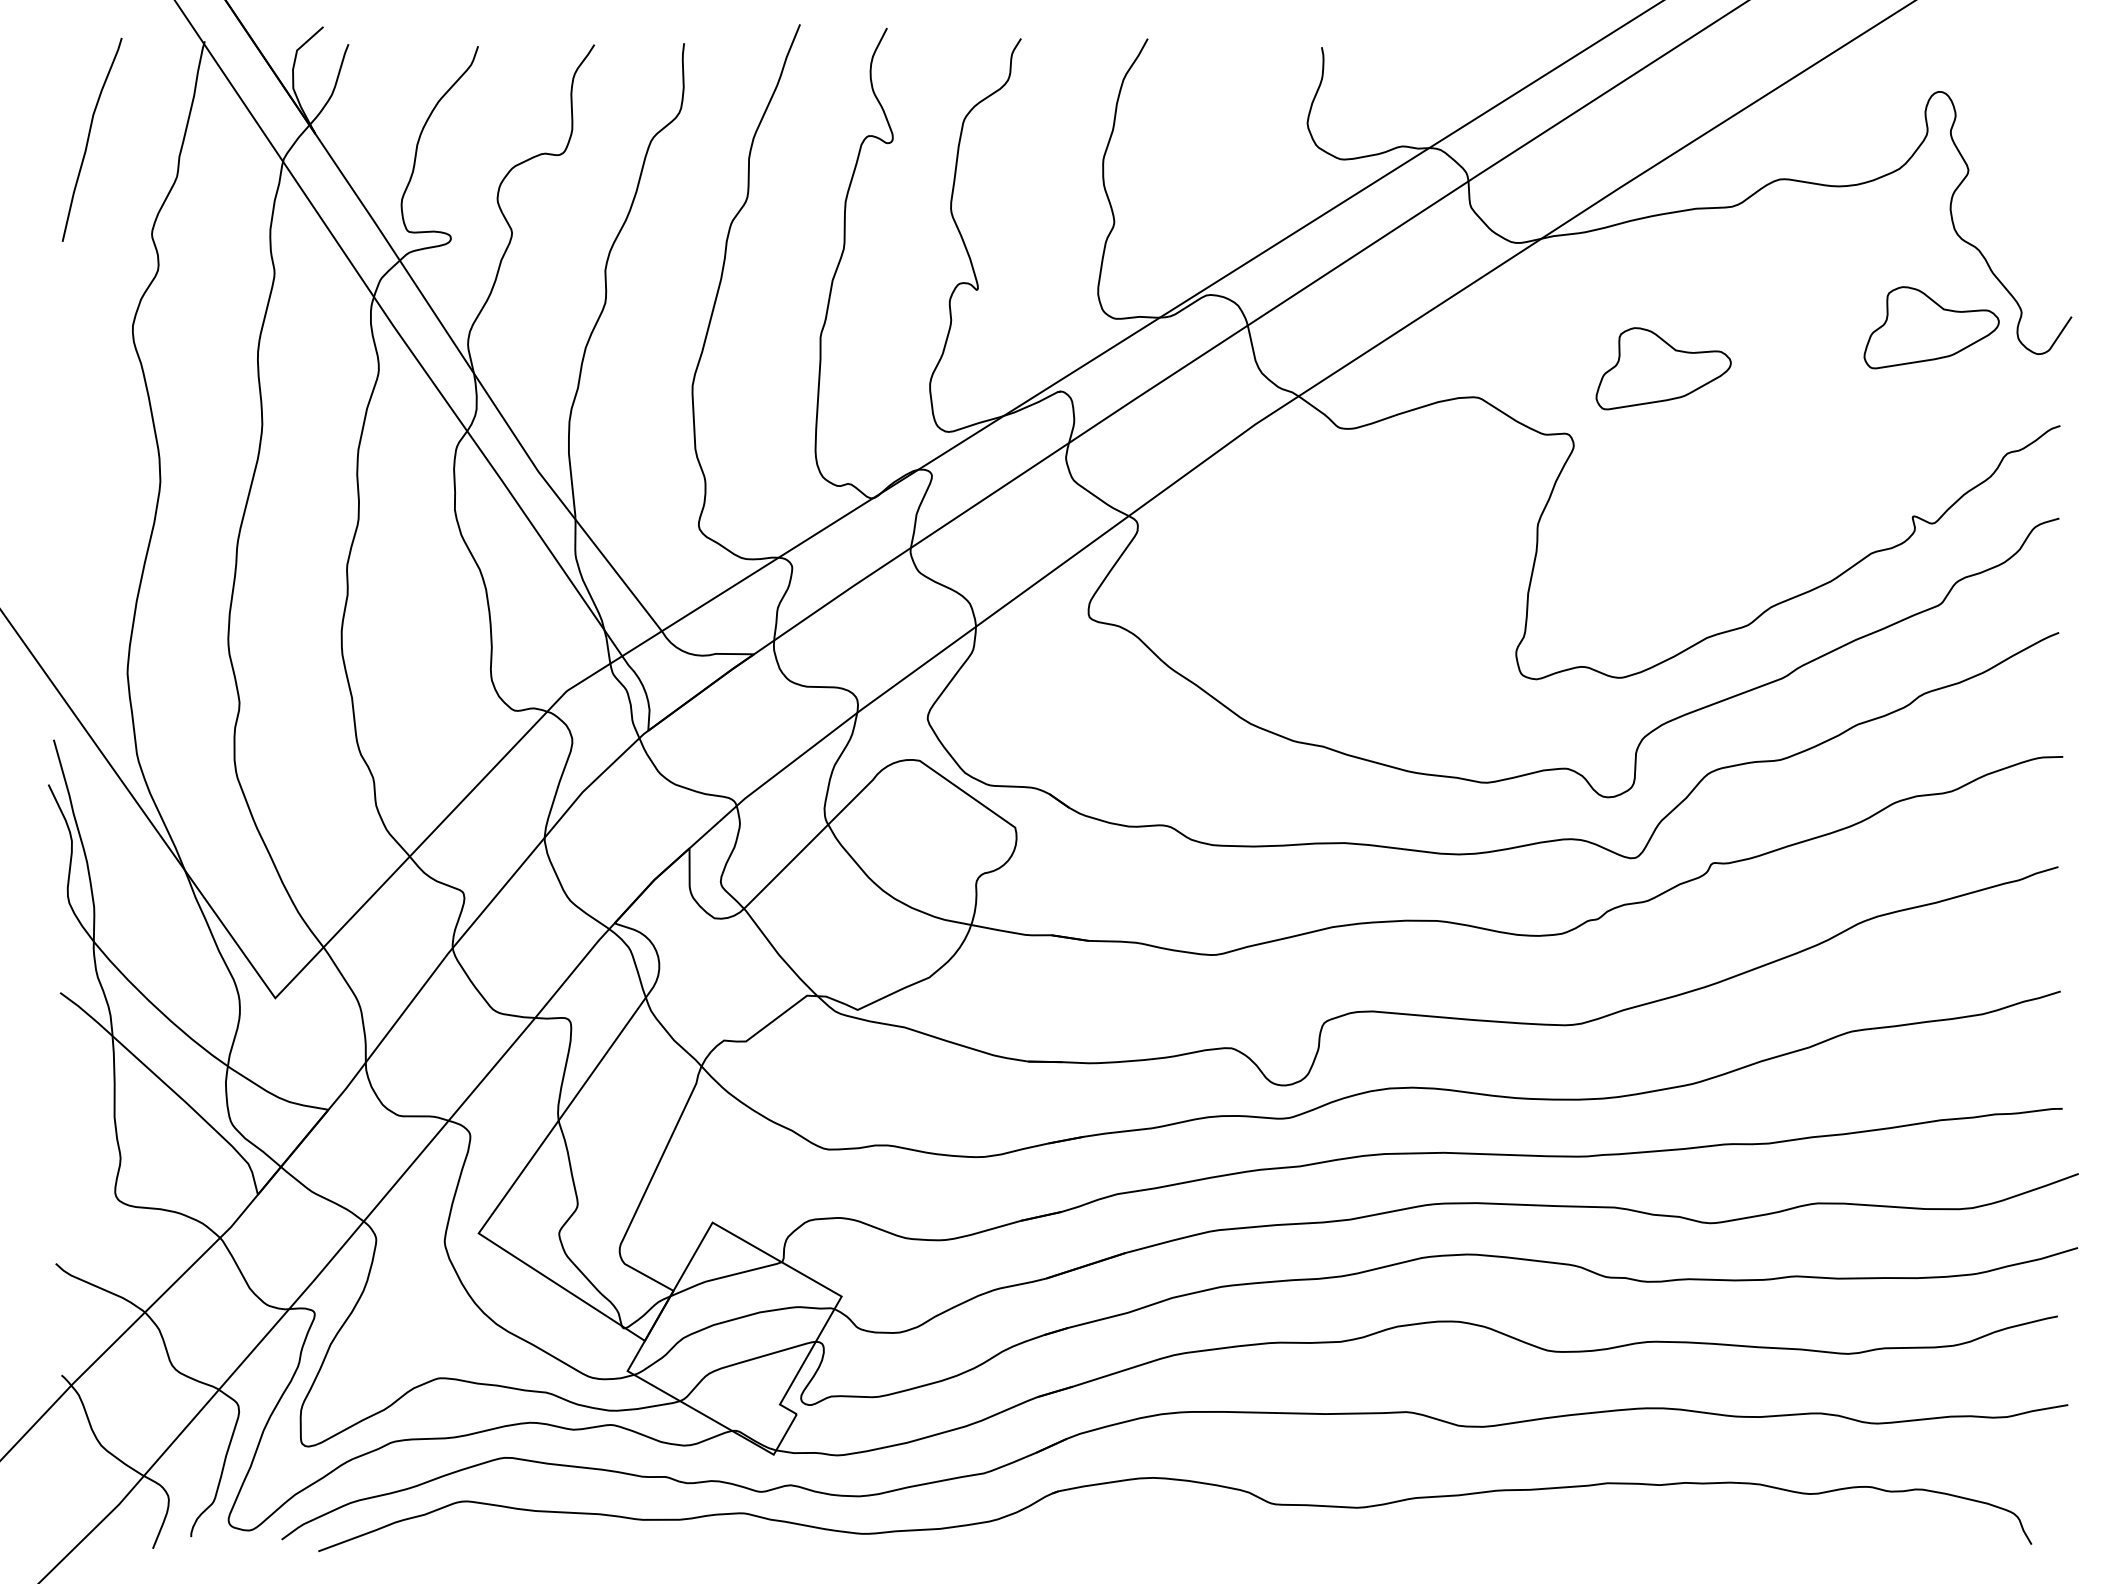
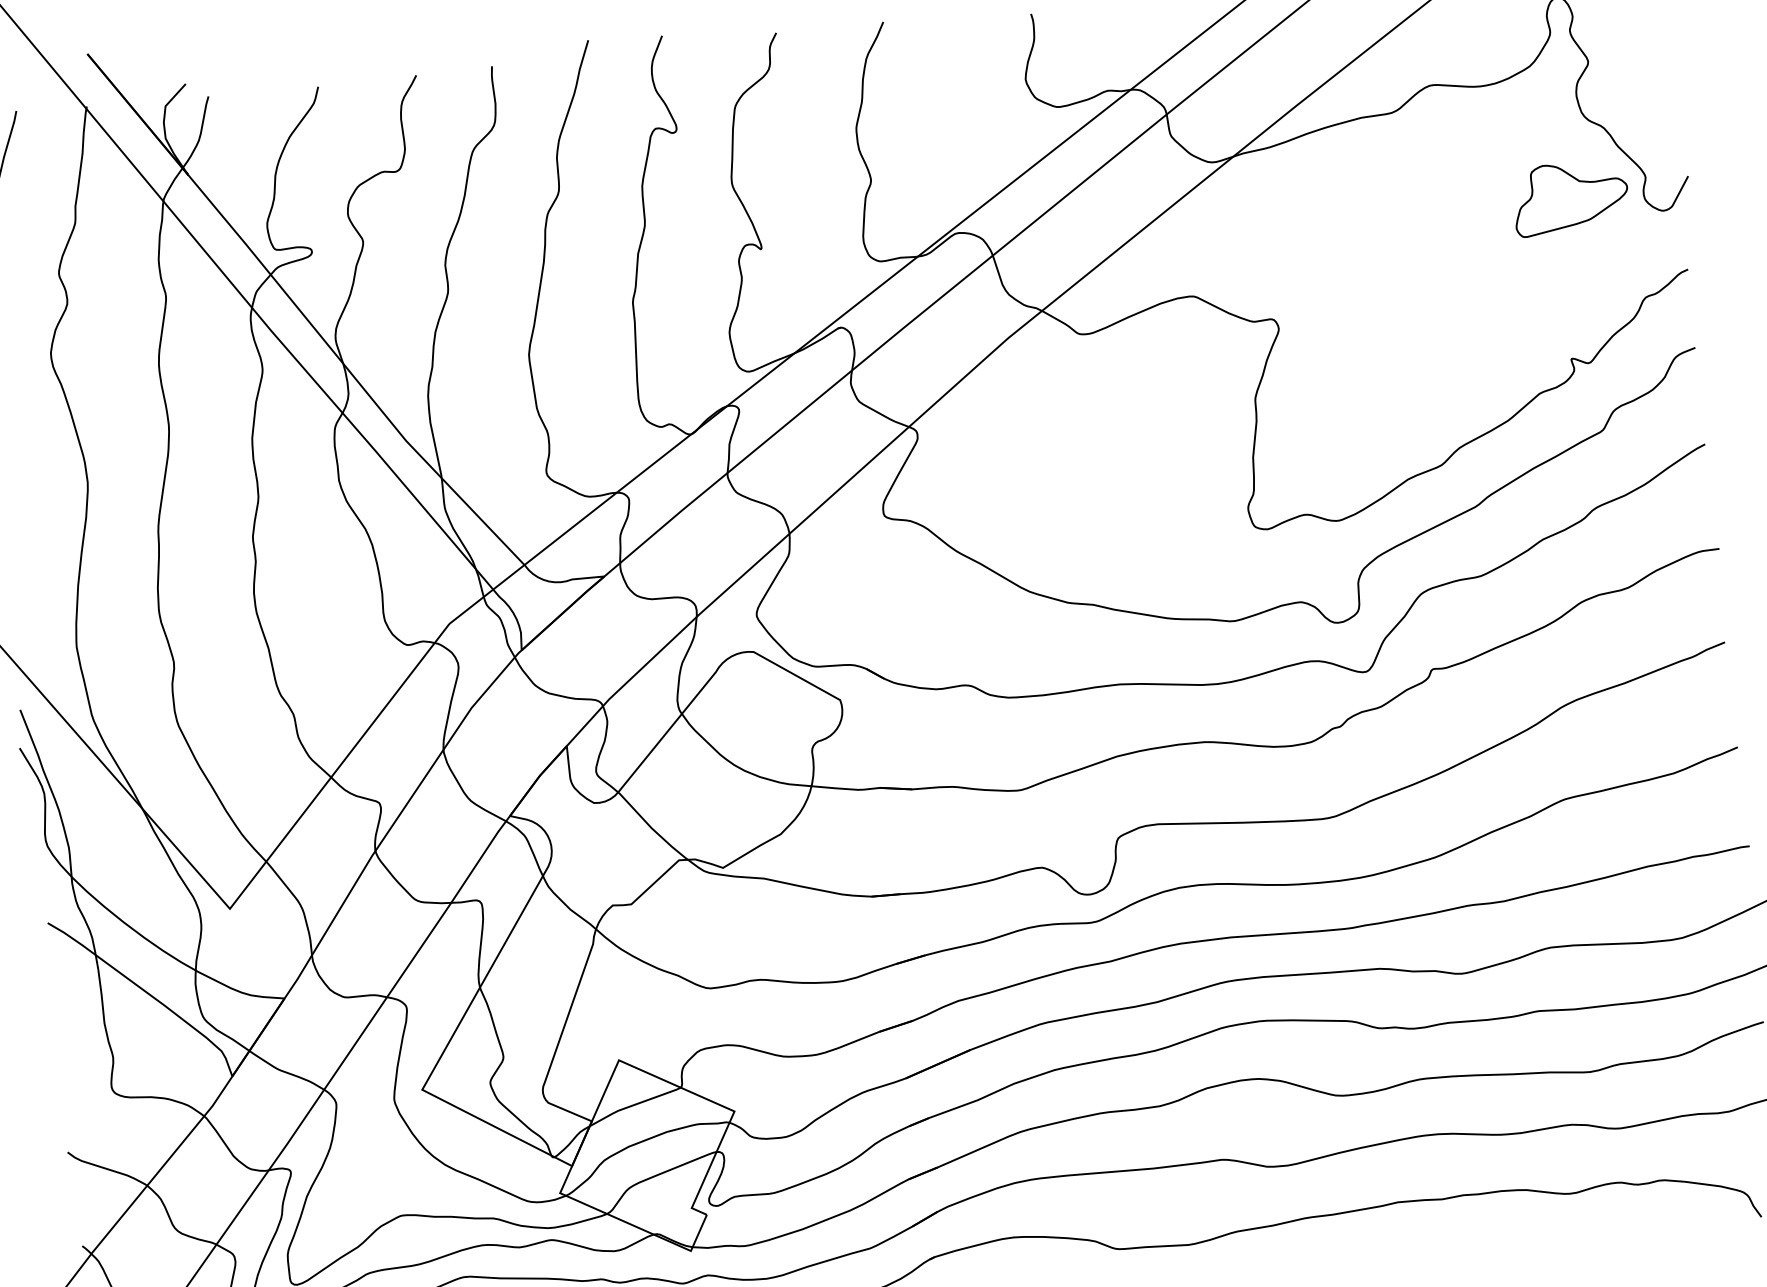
part: (1663, 368) -> (1347, 255), removed

